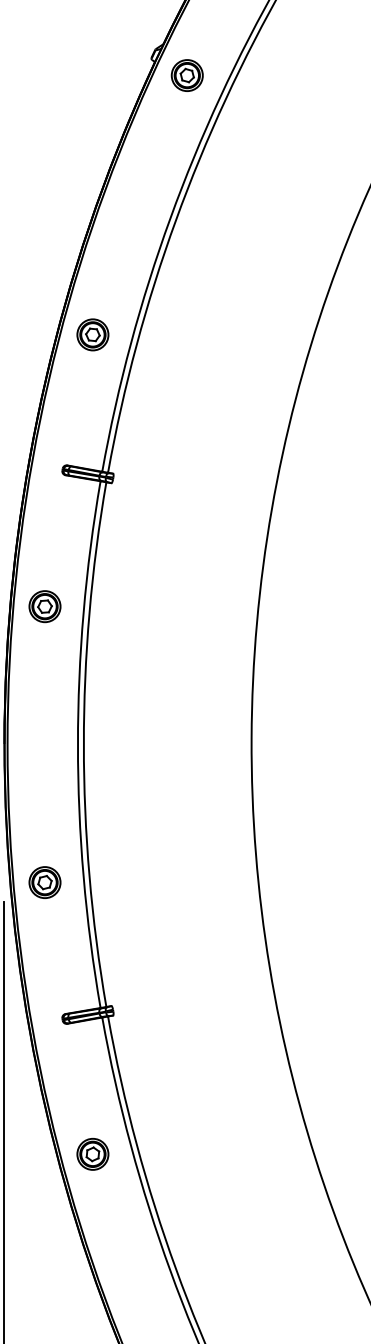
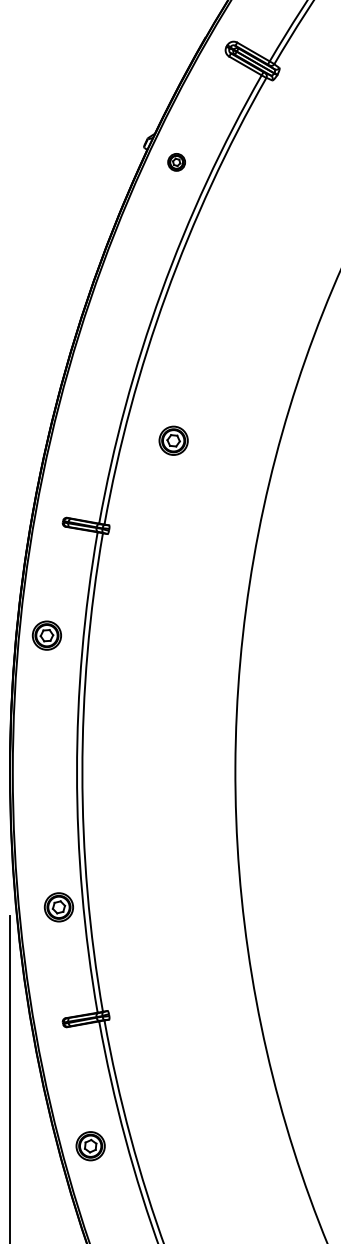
part: (187, 75) -> (176, 162), size x0.6
part: (92, 334) -> (173, 440), moved
part: (44, 606) -> (46, 635), moved
part: (44, 882) -> (58, 907), moved

